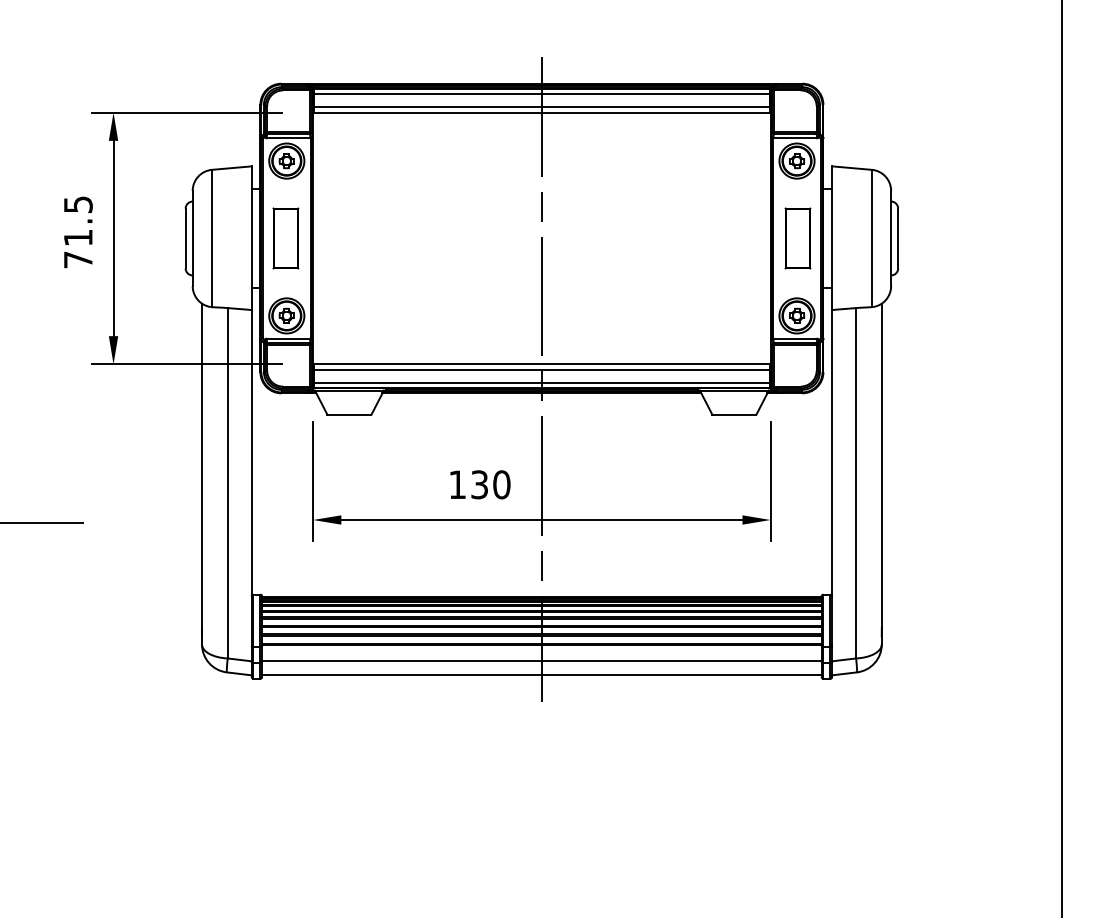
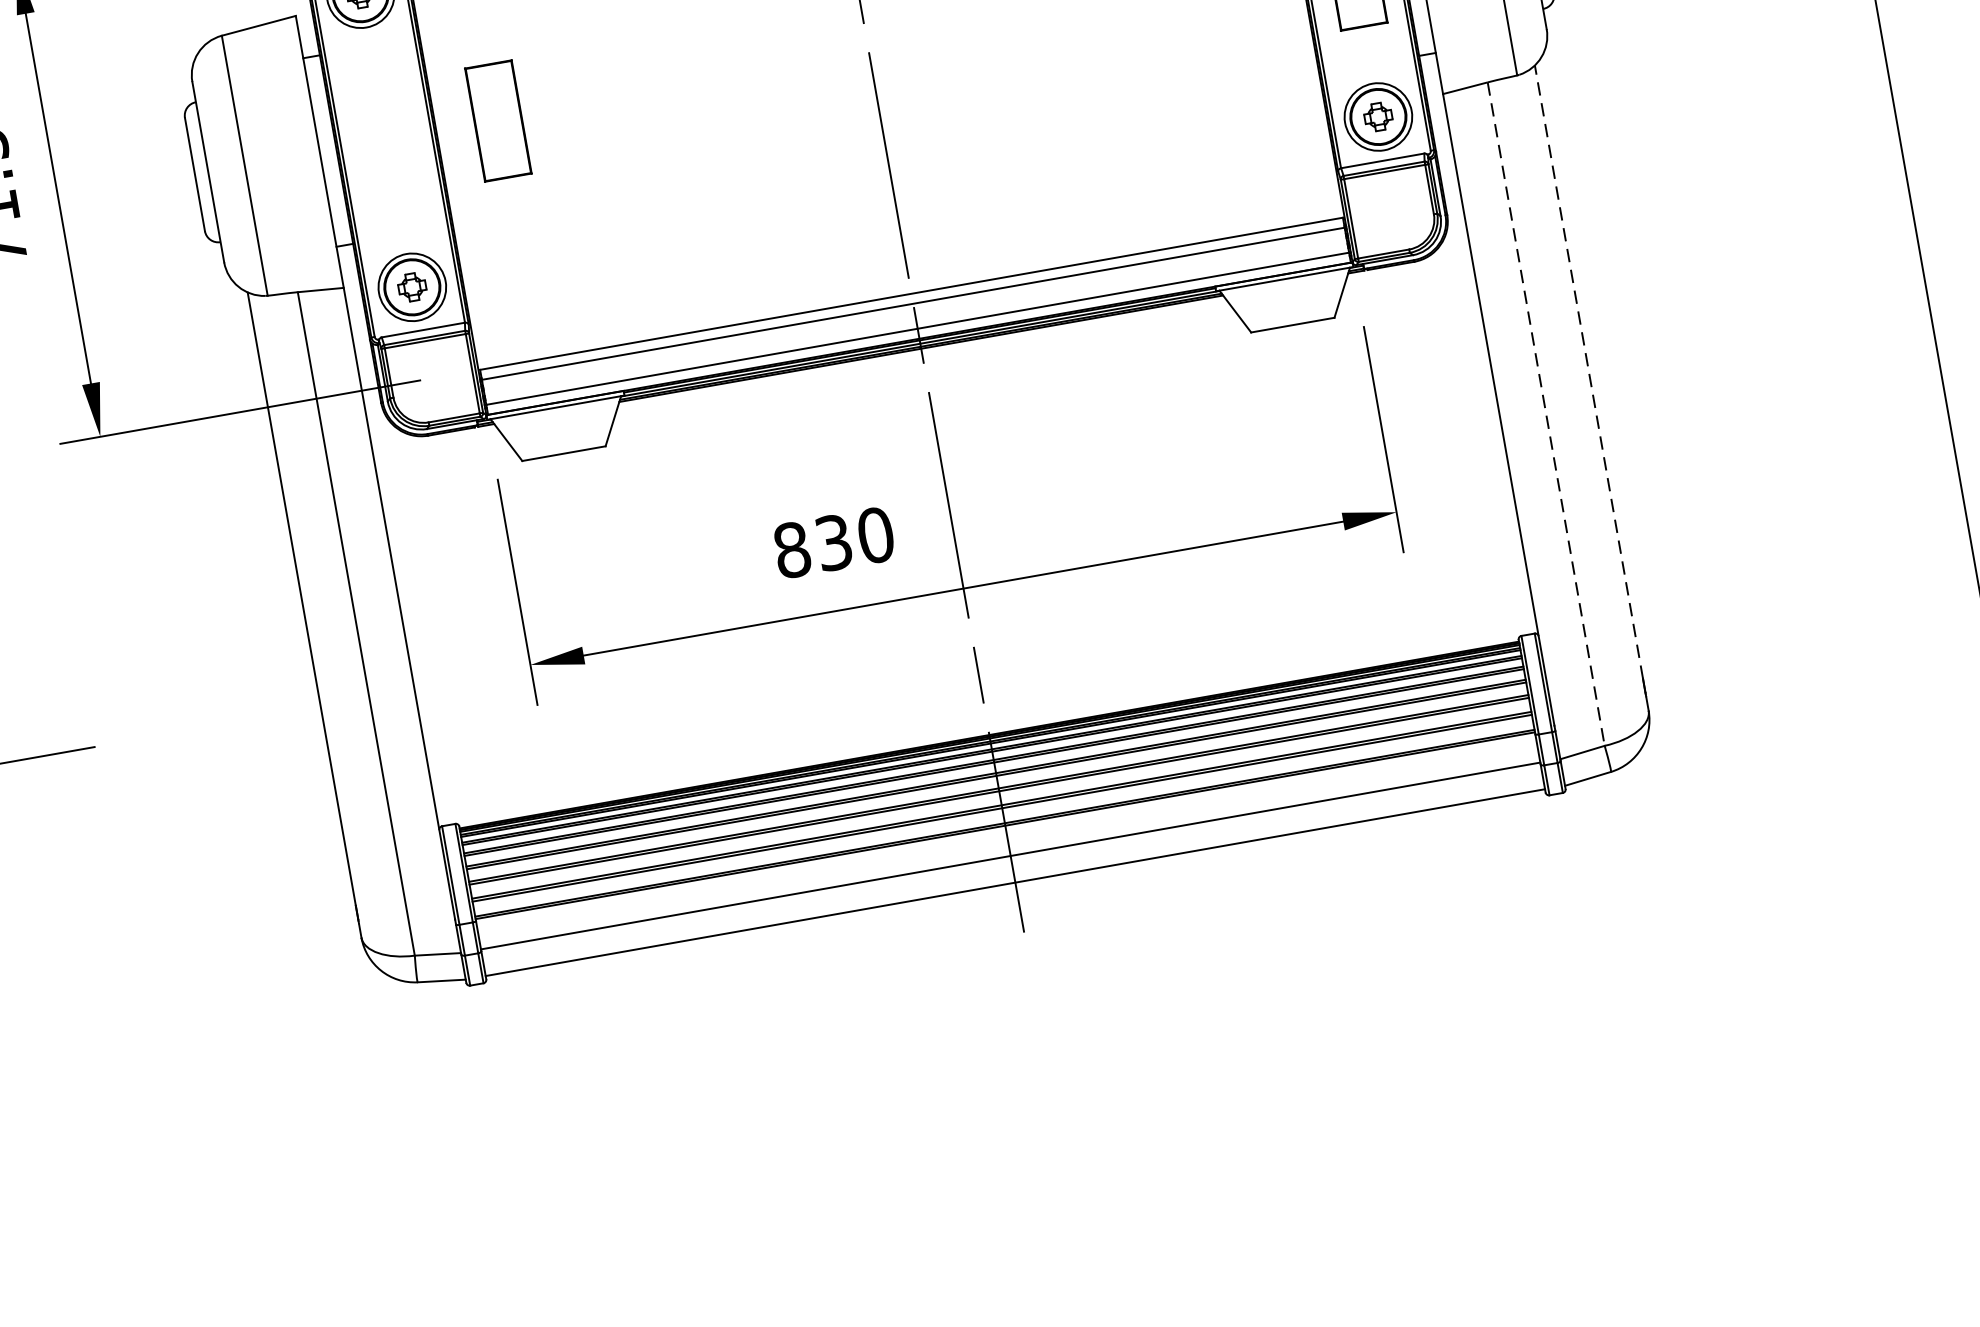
part: (285, 238) -> (497, 121), moved
line: (881, 465) -> (1588, 372), solid -> dashed
line: (856, 483) -> (1546, 414), solid -> dashed
text: (457, 484) -> (791, 549), 130 -> 830

